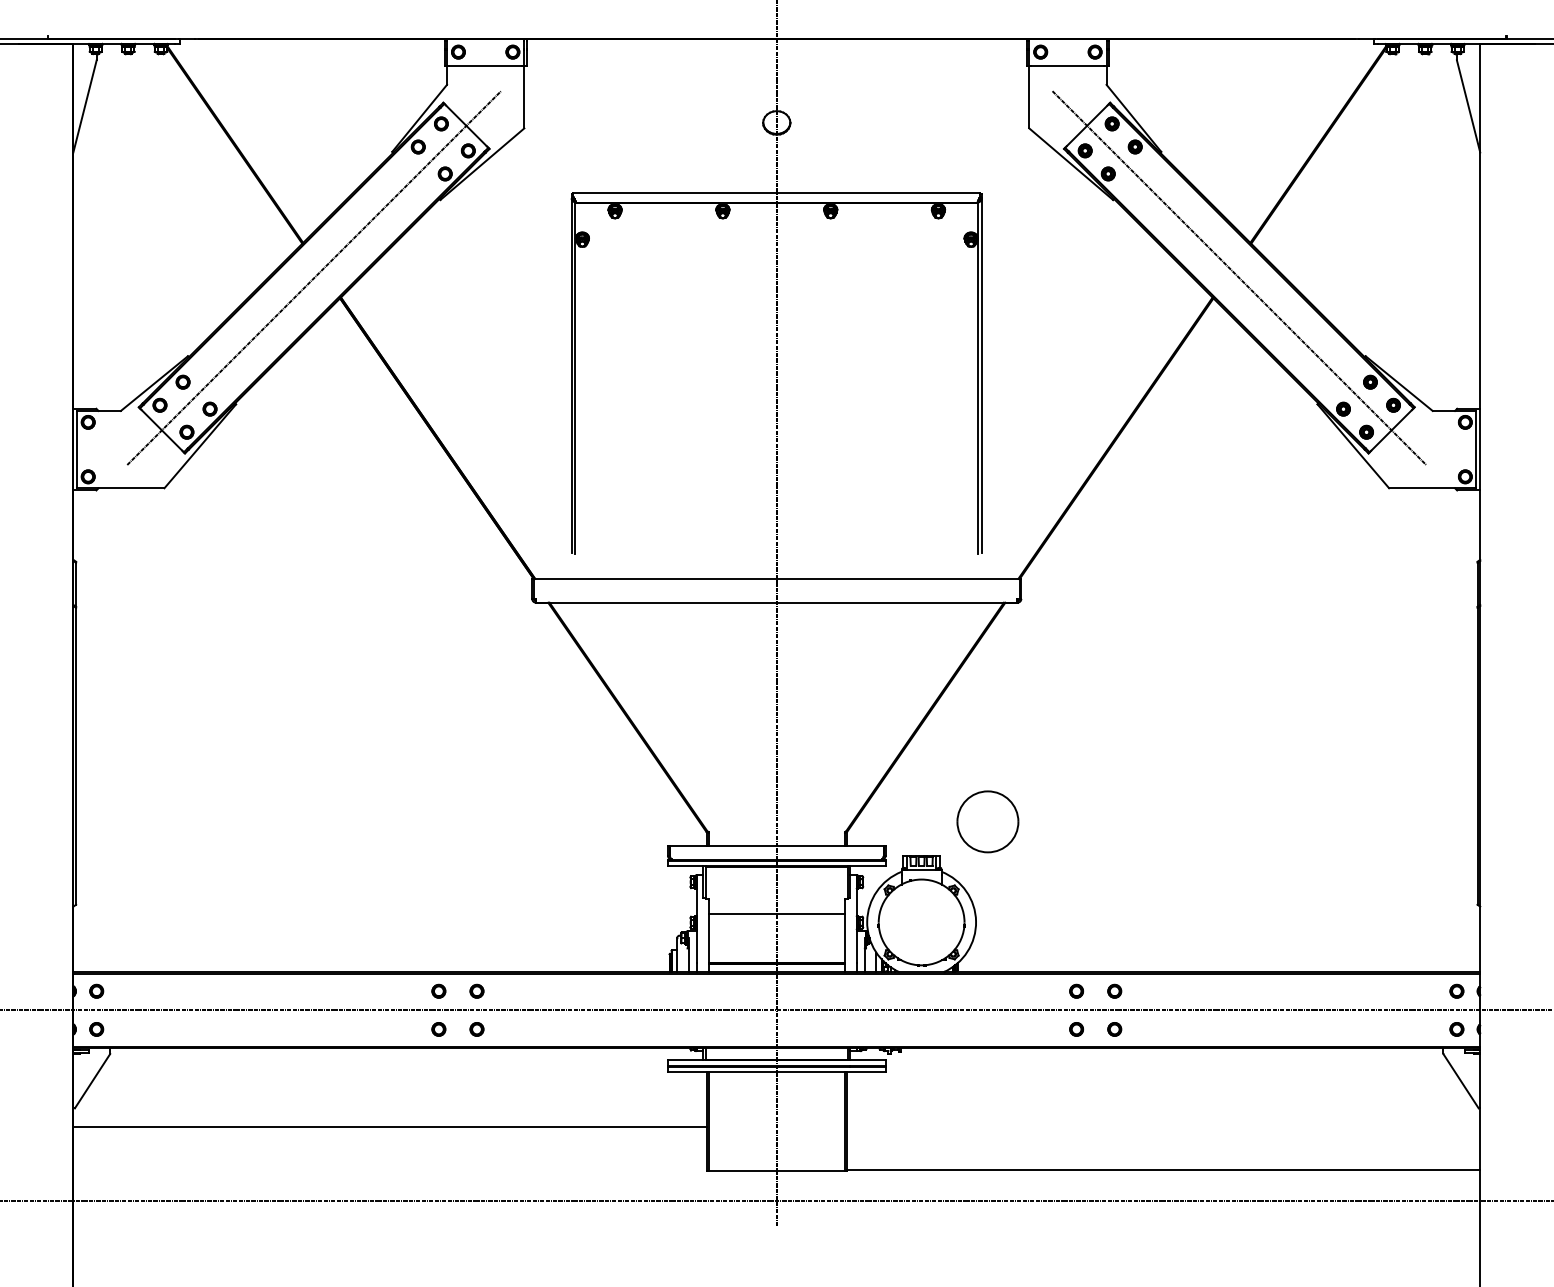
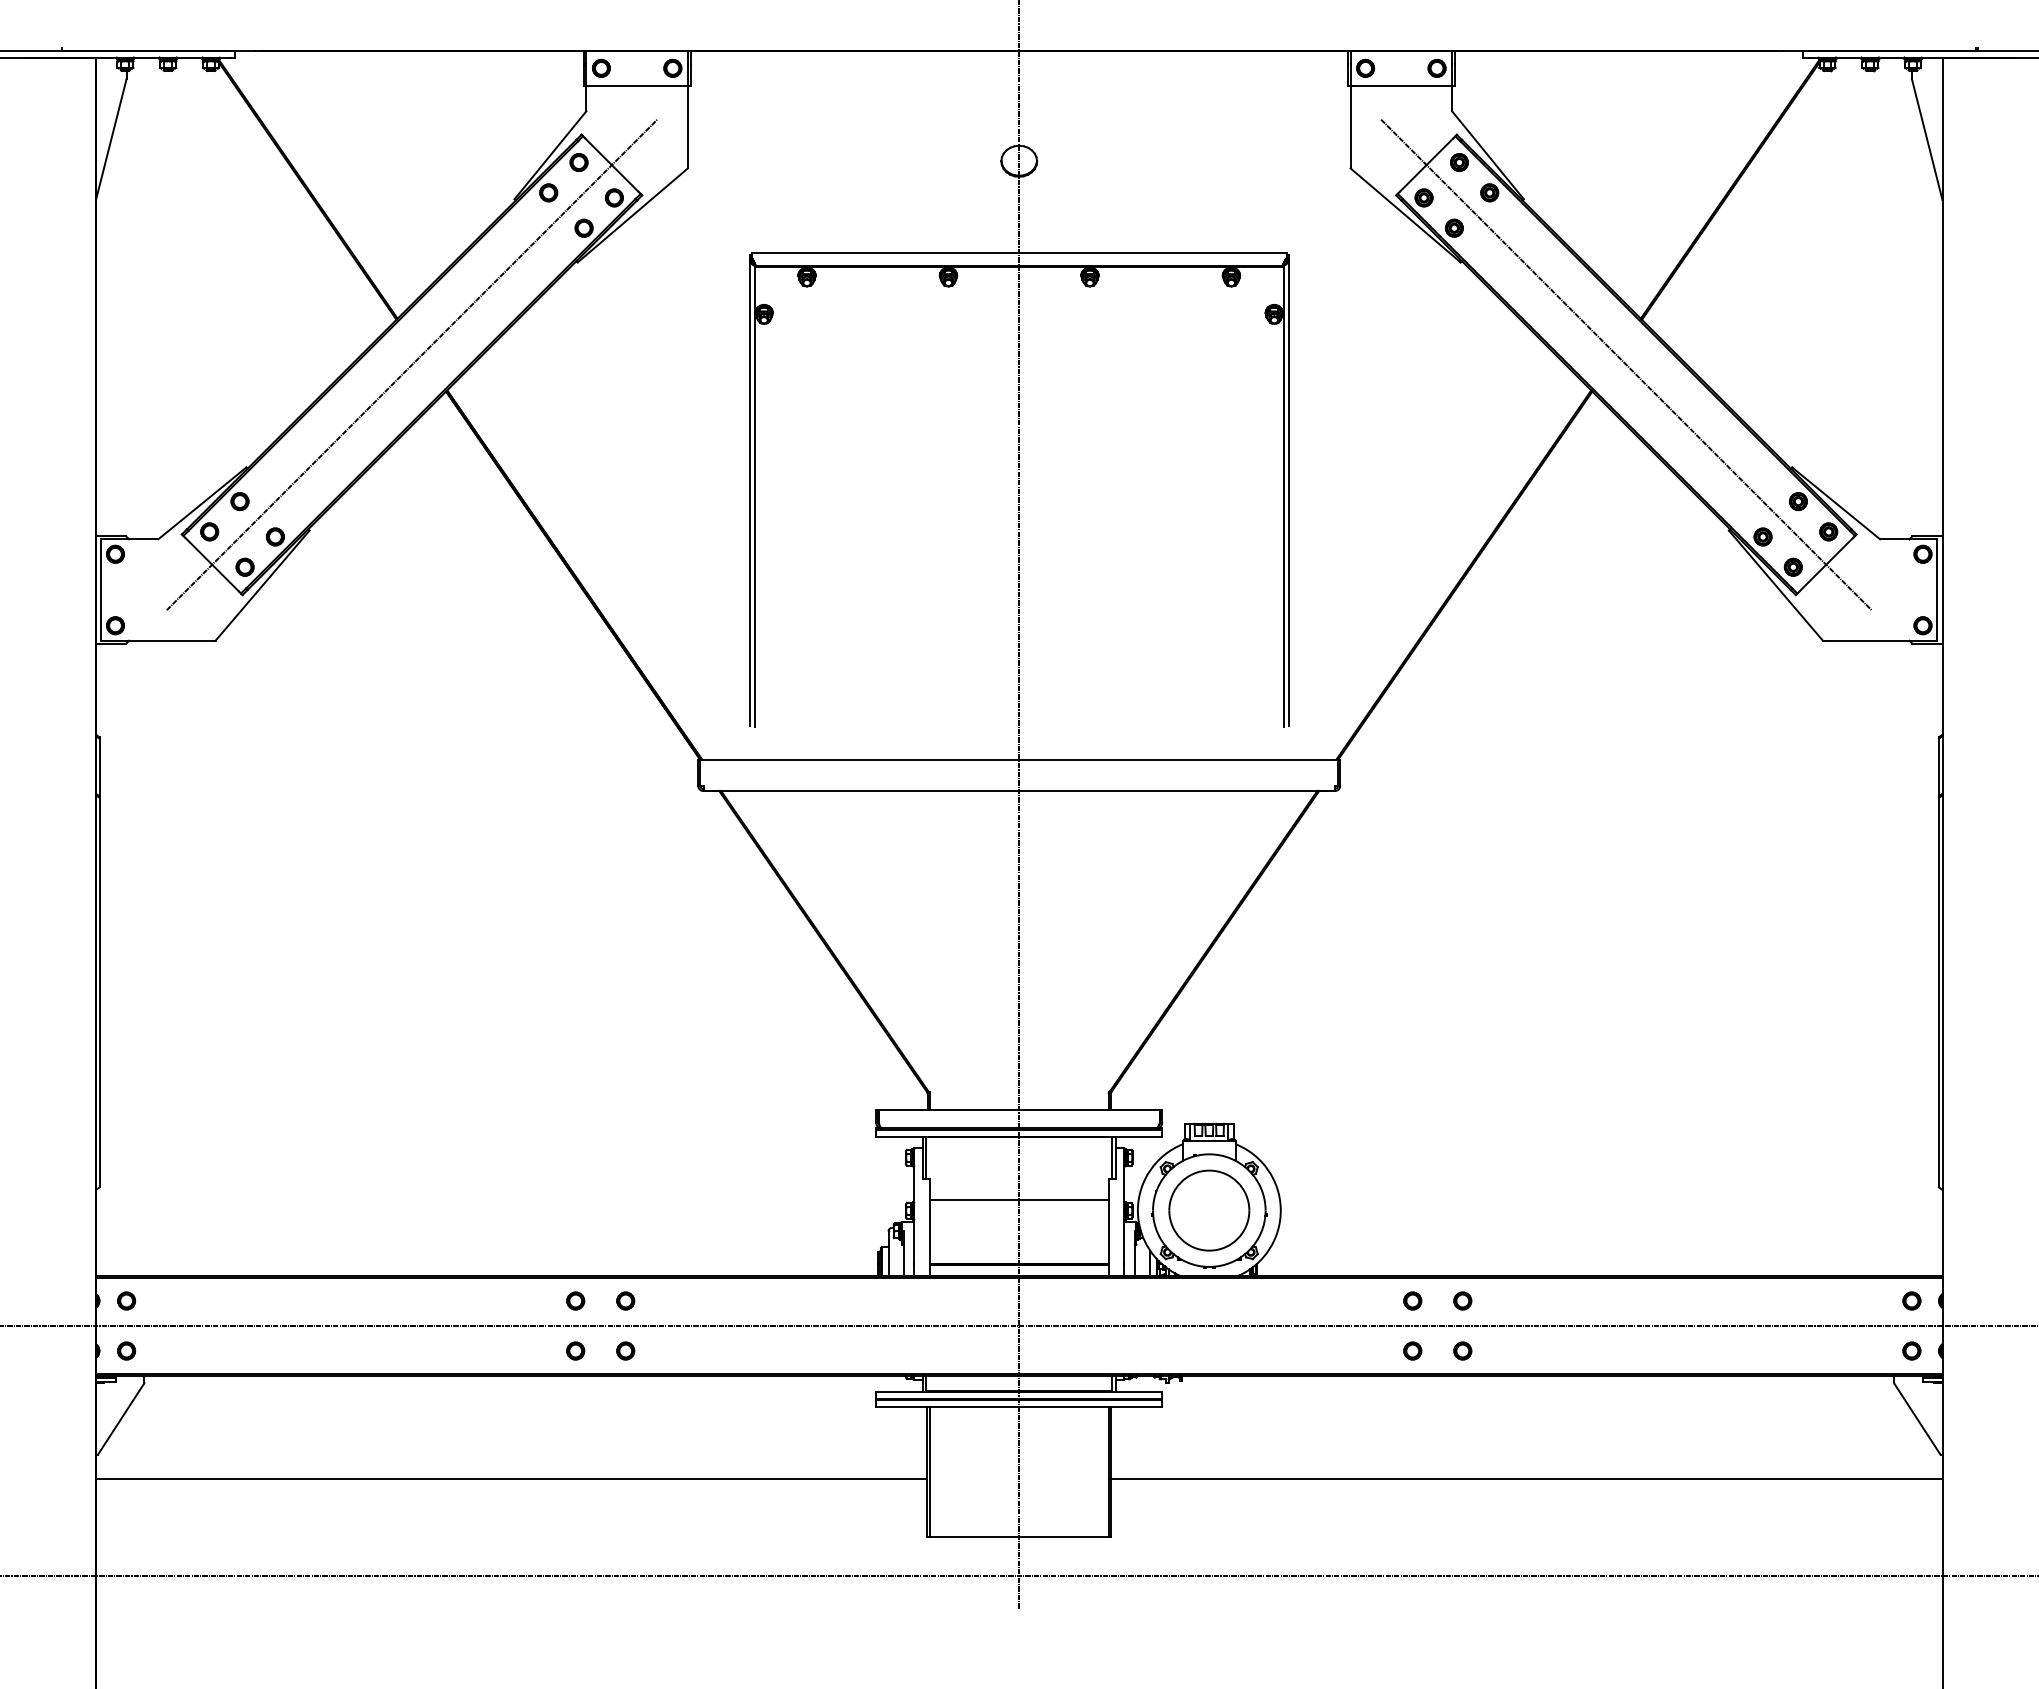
part: (988, 821) -> (1209, 1210), moved
line: (1163, 1169) -> (1526, 1478), moved

